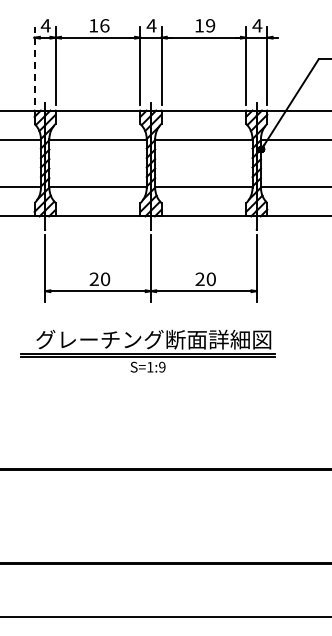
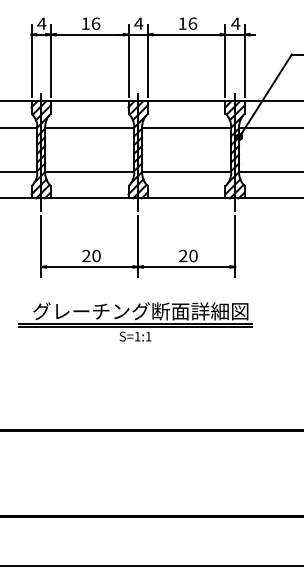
text: (210, 25) -> (192, 23), 19 -> 16
line: (34, 65) -> (31, 60), dashed -> solid
text: (162, 367) -> (148, 336), S=1:9 -> S=1:1

